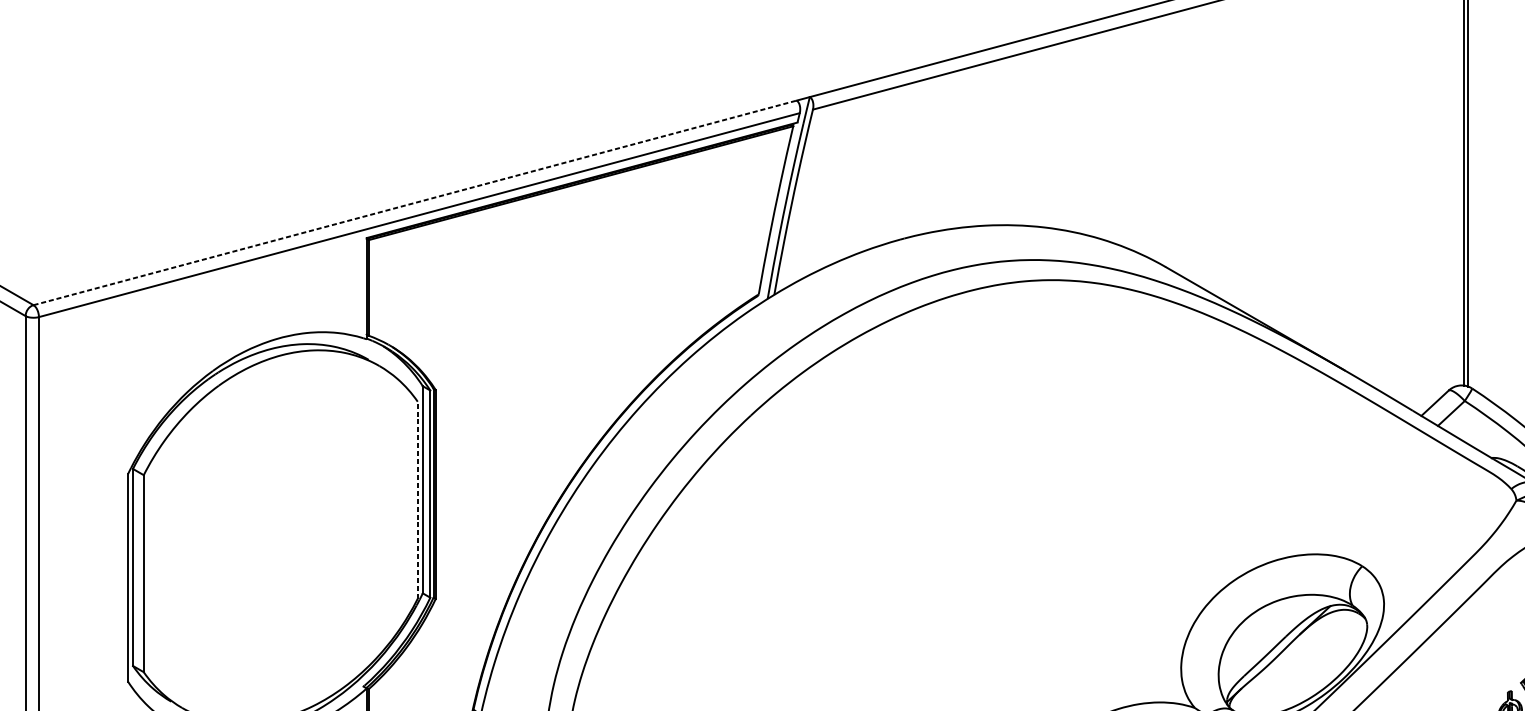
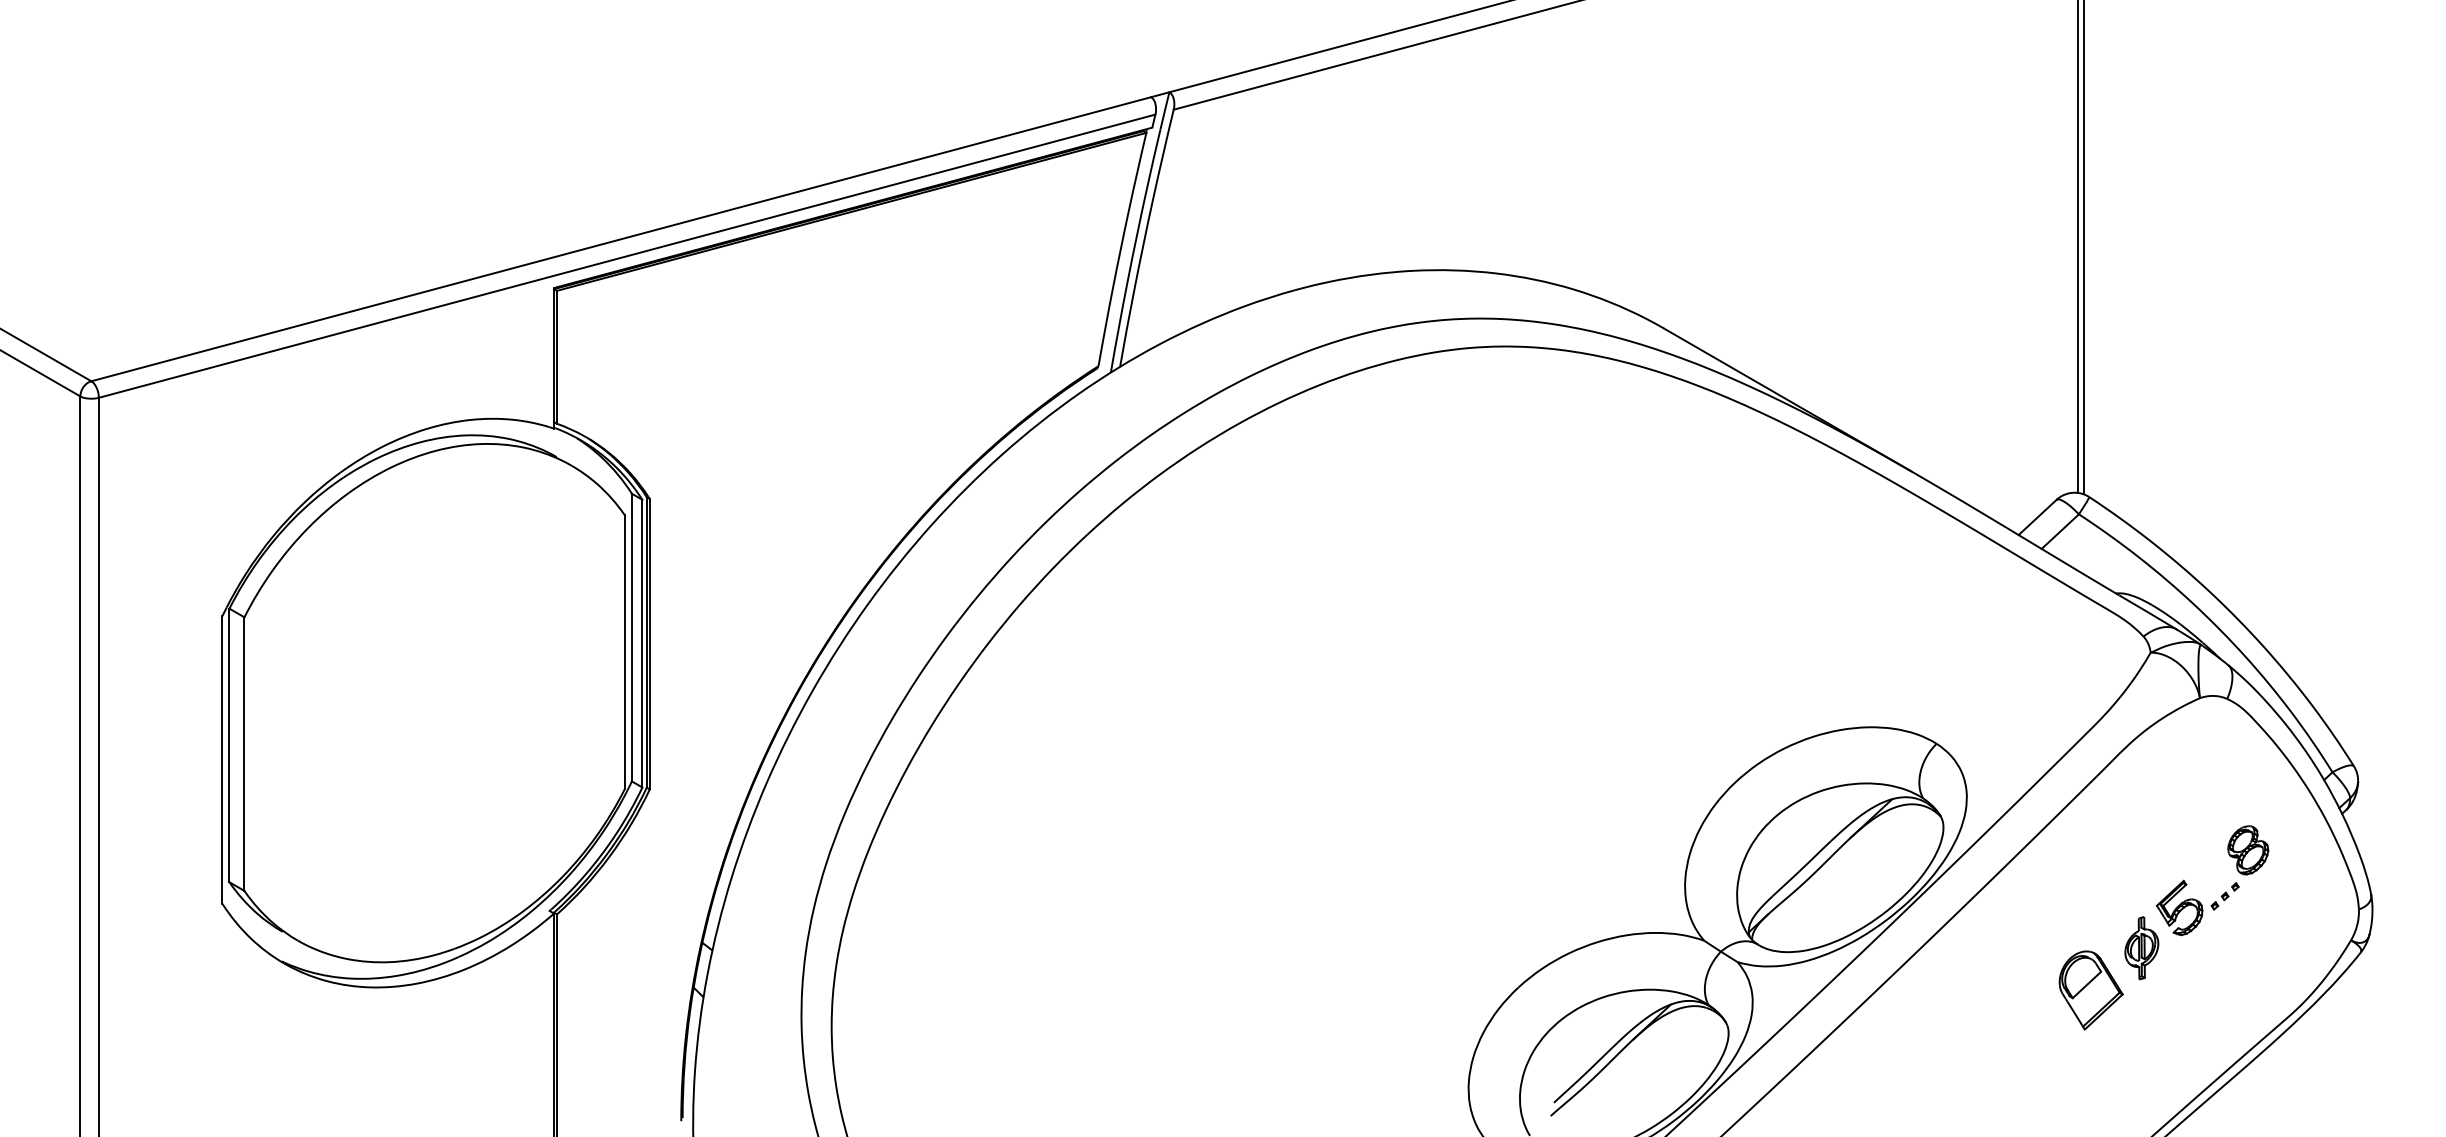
line: (415, 203) -> (621, 239), dashed -> solid
line: (417, 500) -> (624, 652), dashed -> solid

